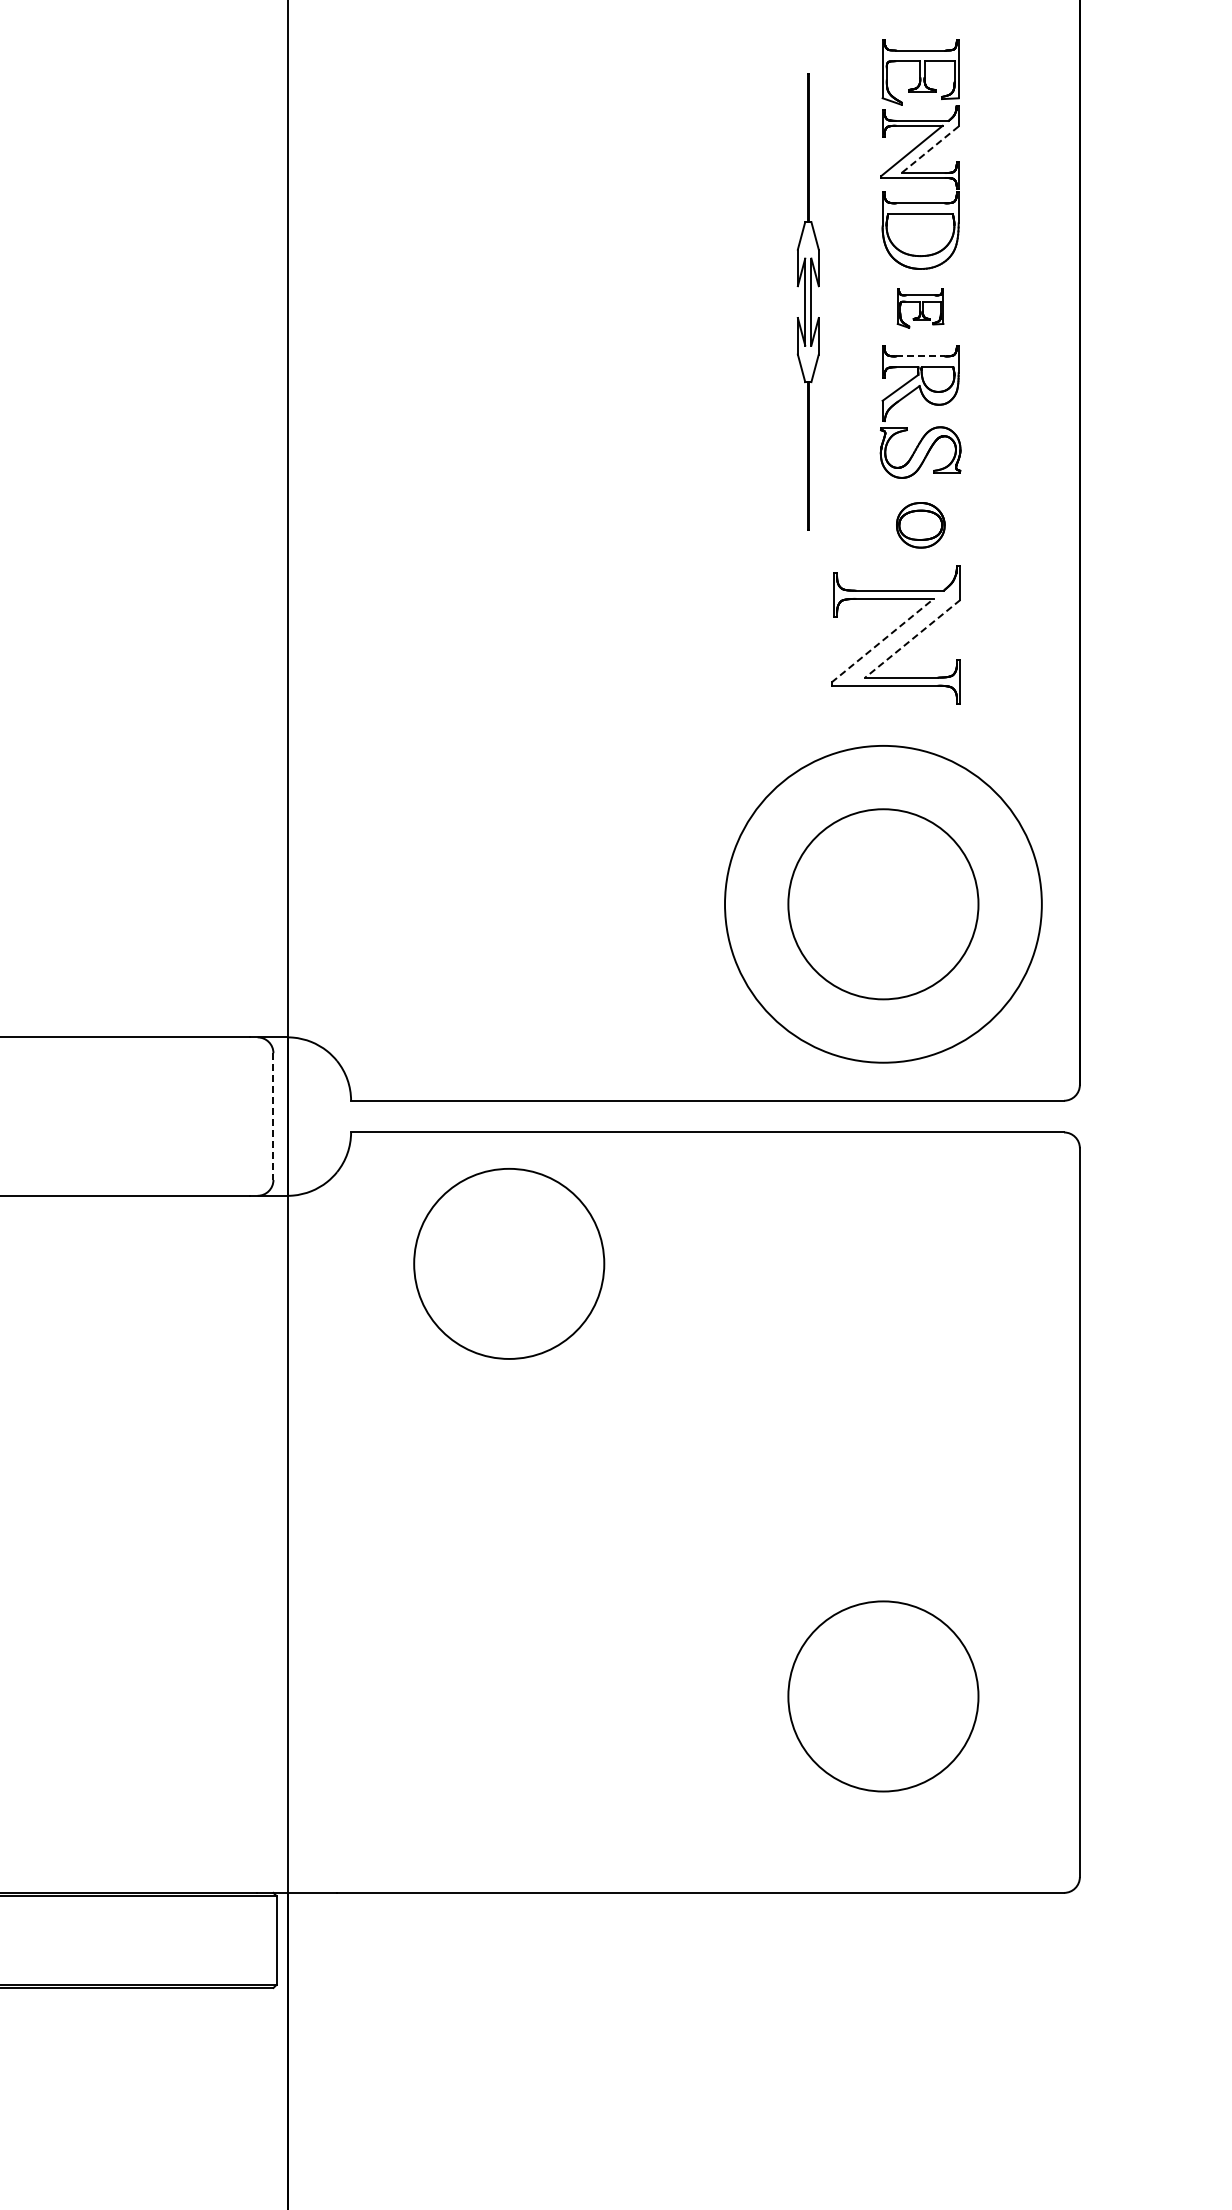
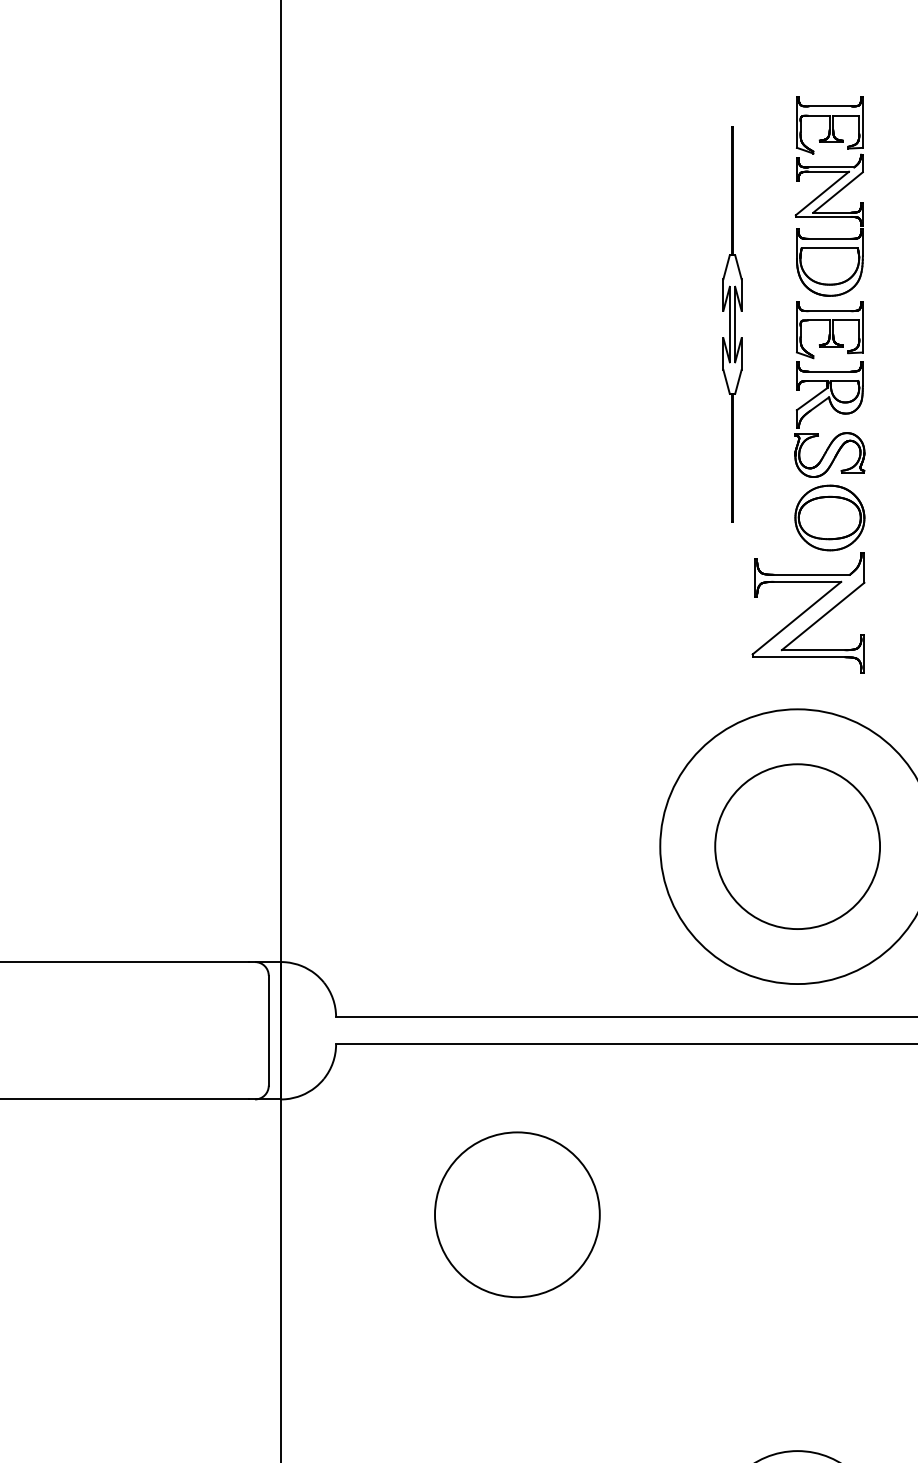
line: (930, 149) -> (838, 192), dashed -> solid
part: (920, 308) -> (829, 330), size x1.67
line: (920, 356) -> (829, 371), dashed -> solid
part: (920, 525) -> (829, 518), size x1.67
line: (912, 639) -> (822, 617), dashed -> solid
line: (882, 640) -> (796, 617), dashed -> solid
line: (273, 1117) -> (268, 1031), dashed -> solid
circle: (509, 1263) -> (517, 1214), moved

